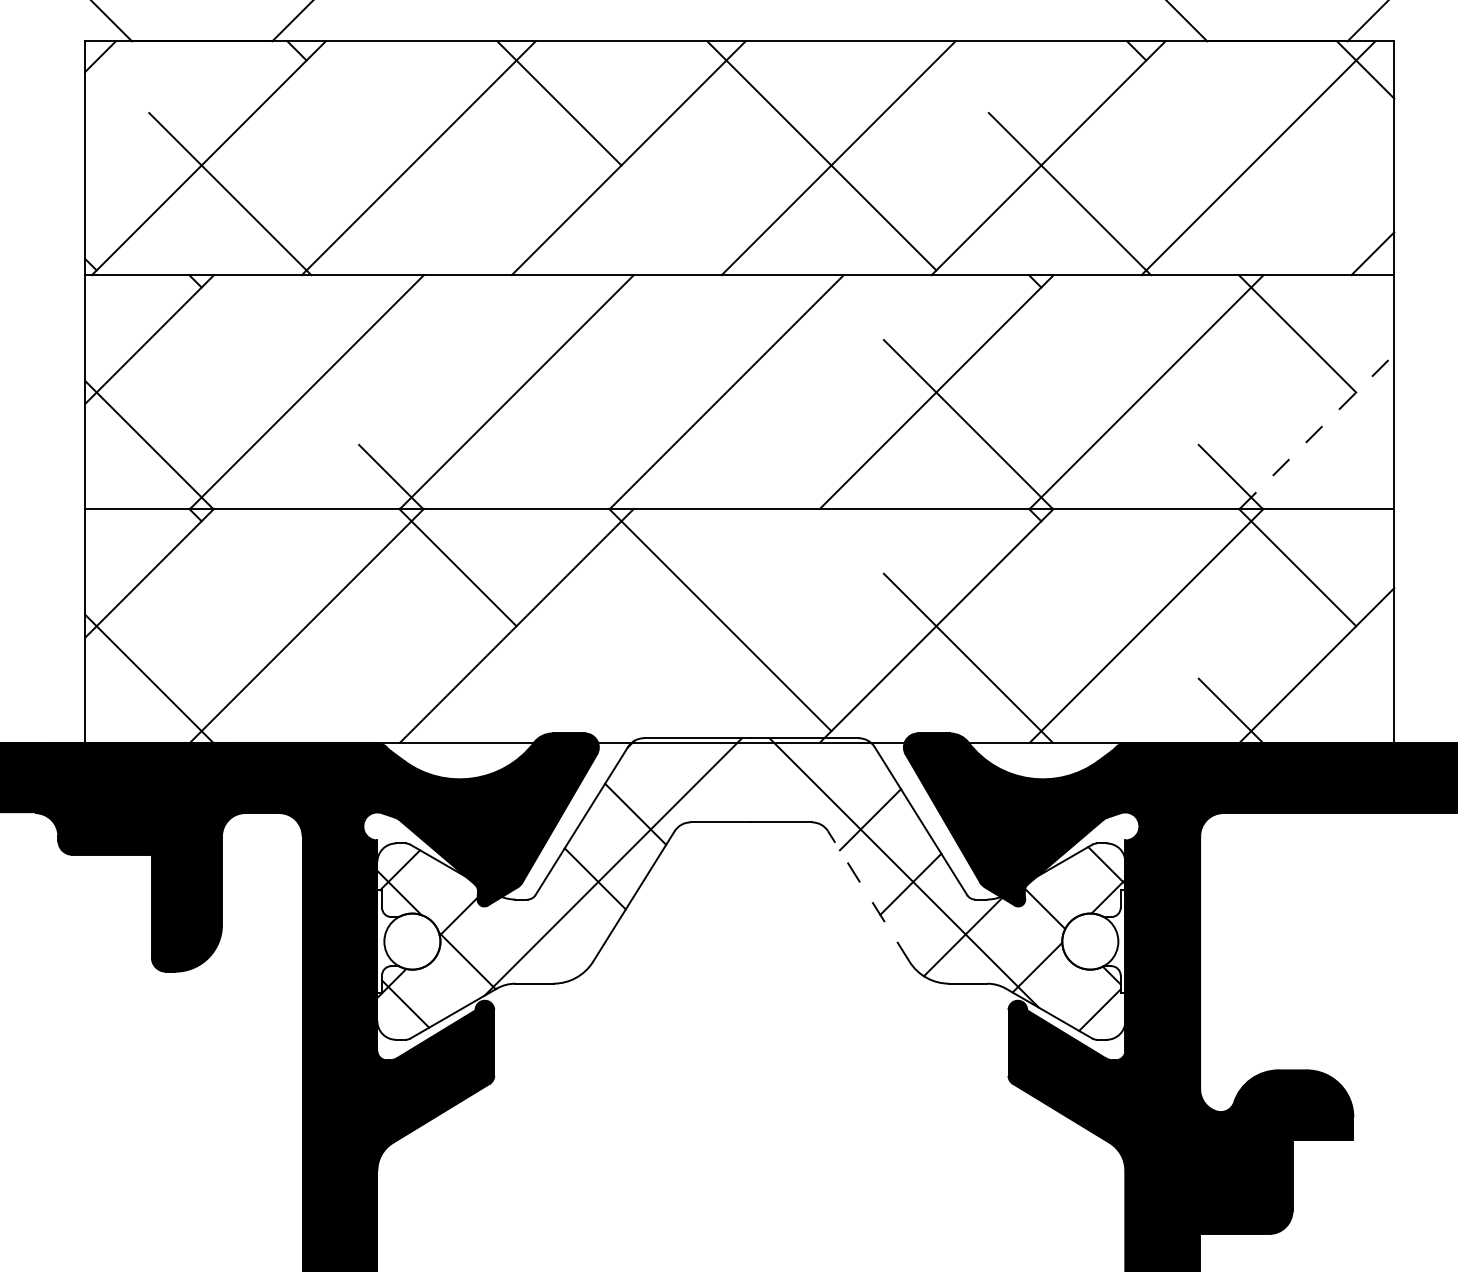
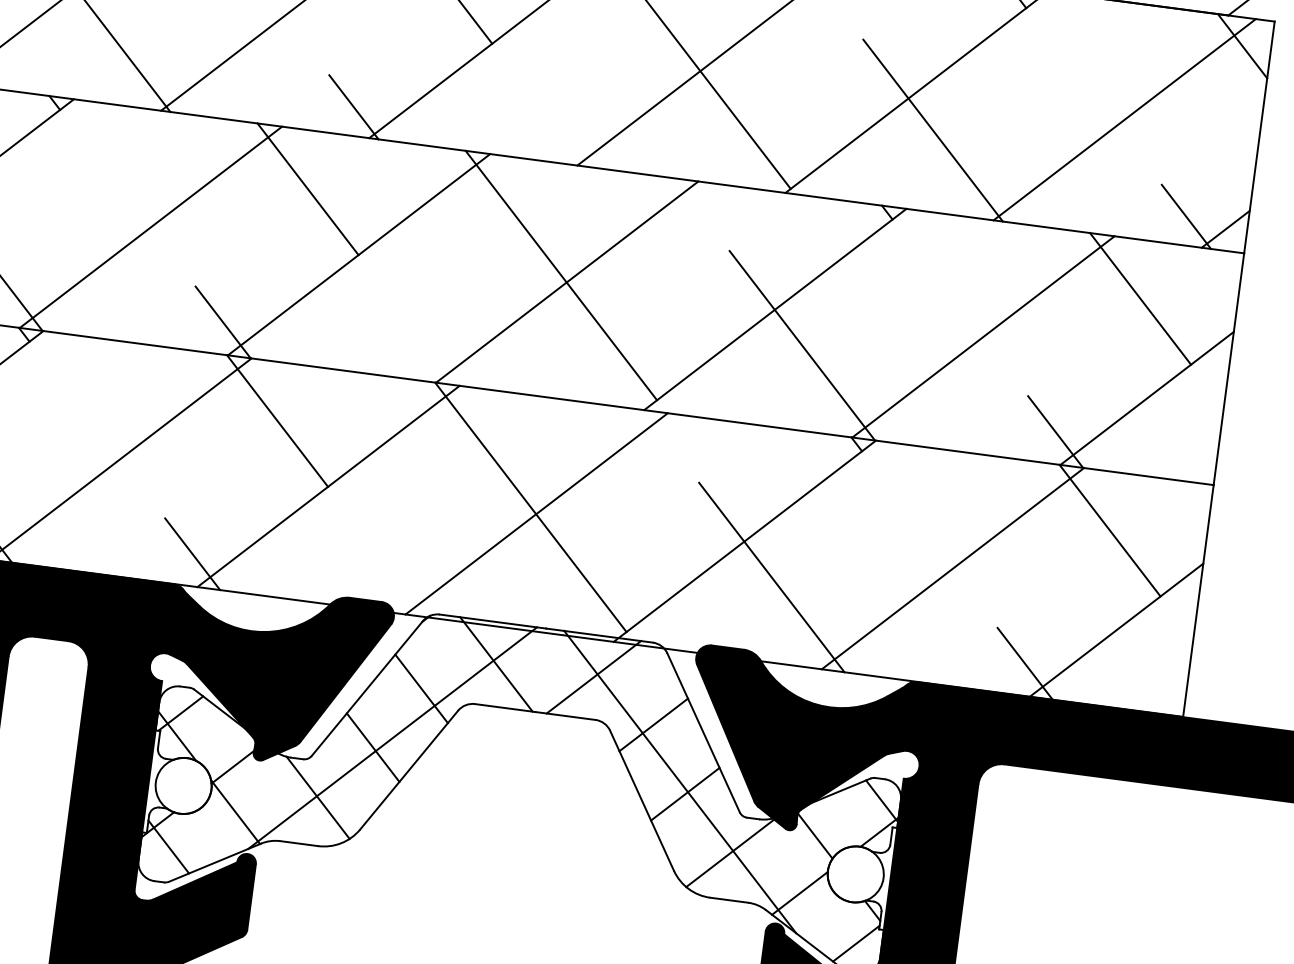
line: (492, 246) -> (353, 107), added
line: (1331, 246) -> (1185, 216), added
line: (457, 333) -> (307, 188), added
line: (720, 386) -> (561, 275), added
line: (1317, 431) -> (1147, 398), dashed -> solid
line: (726, 625) -> (536, 513), added
line: (391, 710) -> (193, 554), added
line: (706, 780) -> (496, 664), added
line: (804, 780) -> (593, 677), added
line: (868, 896) -> (641, 800), dashed -> solid
line: (546, 935) -> (317, 797), added

